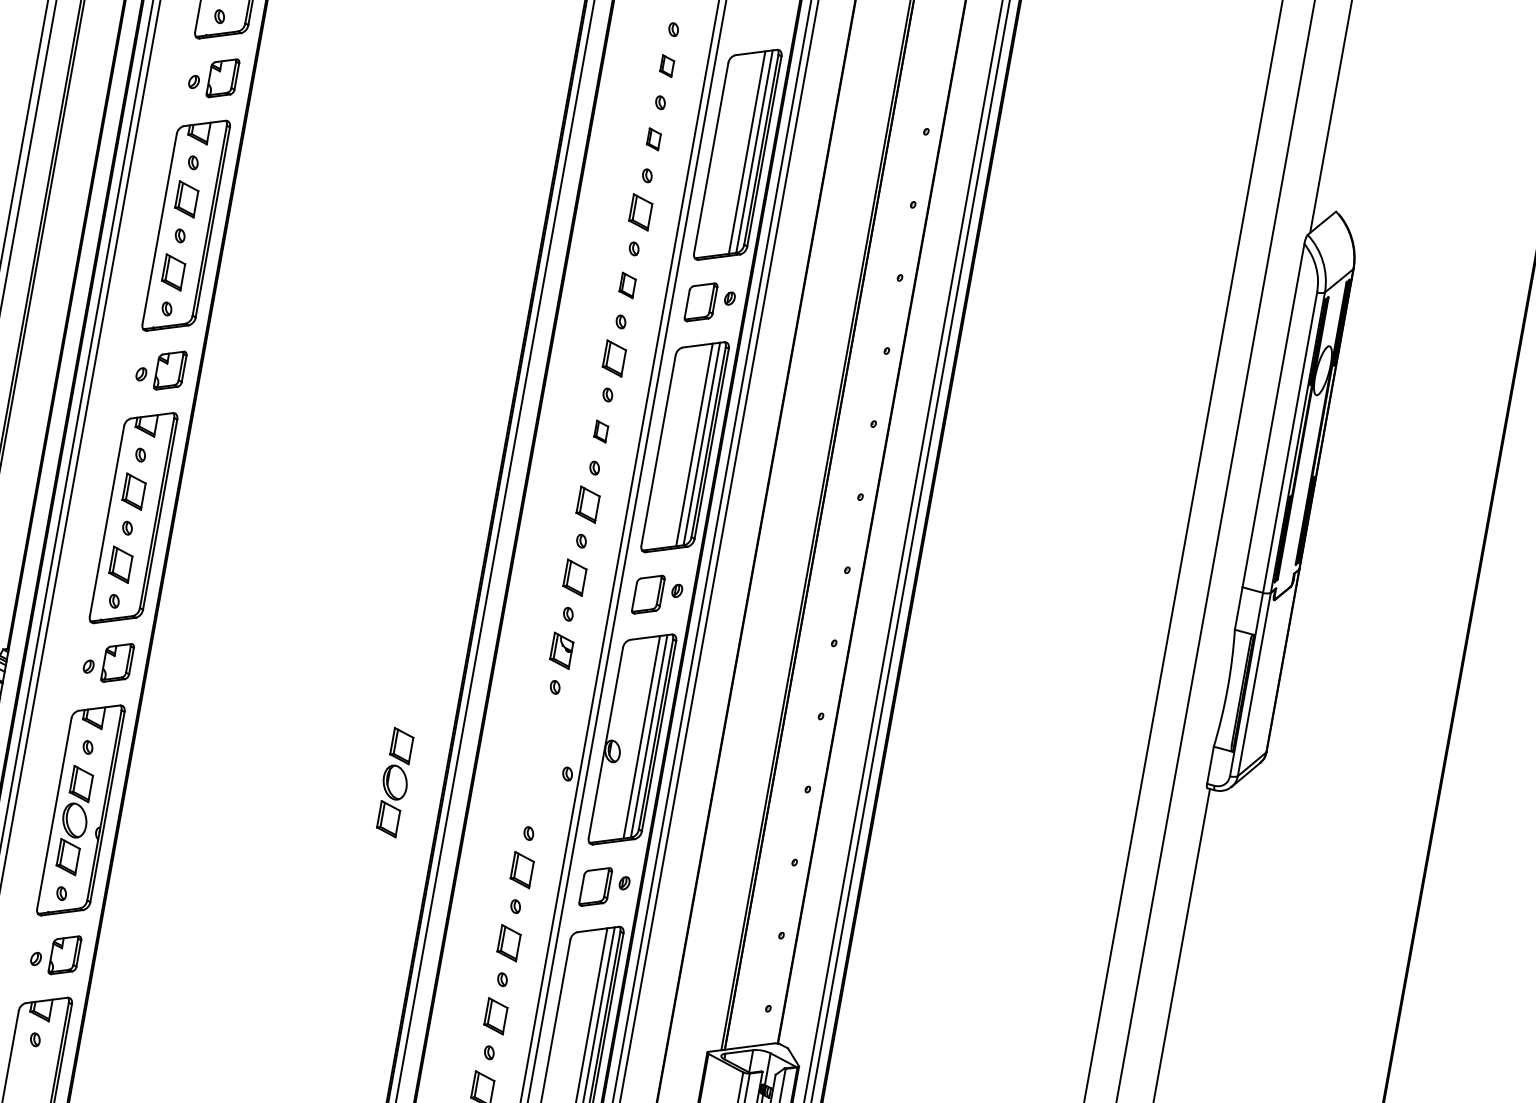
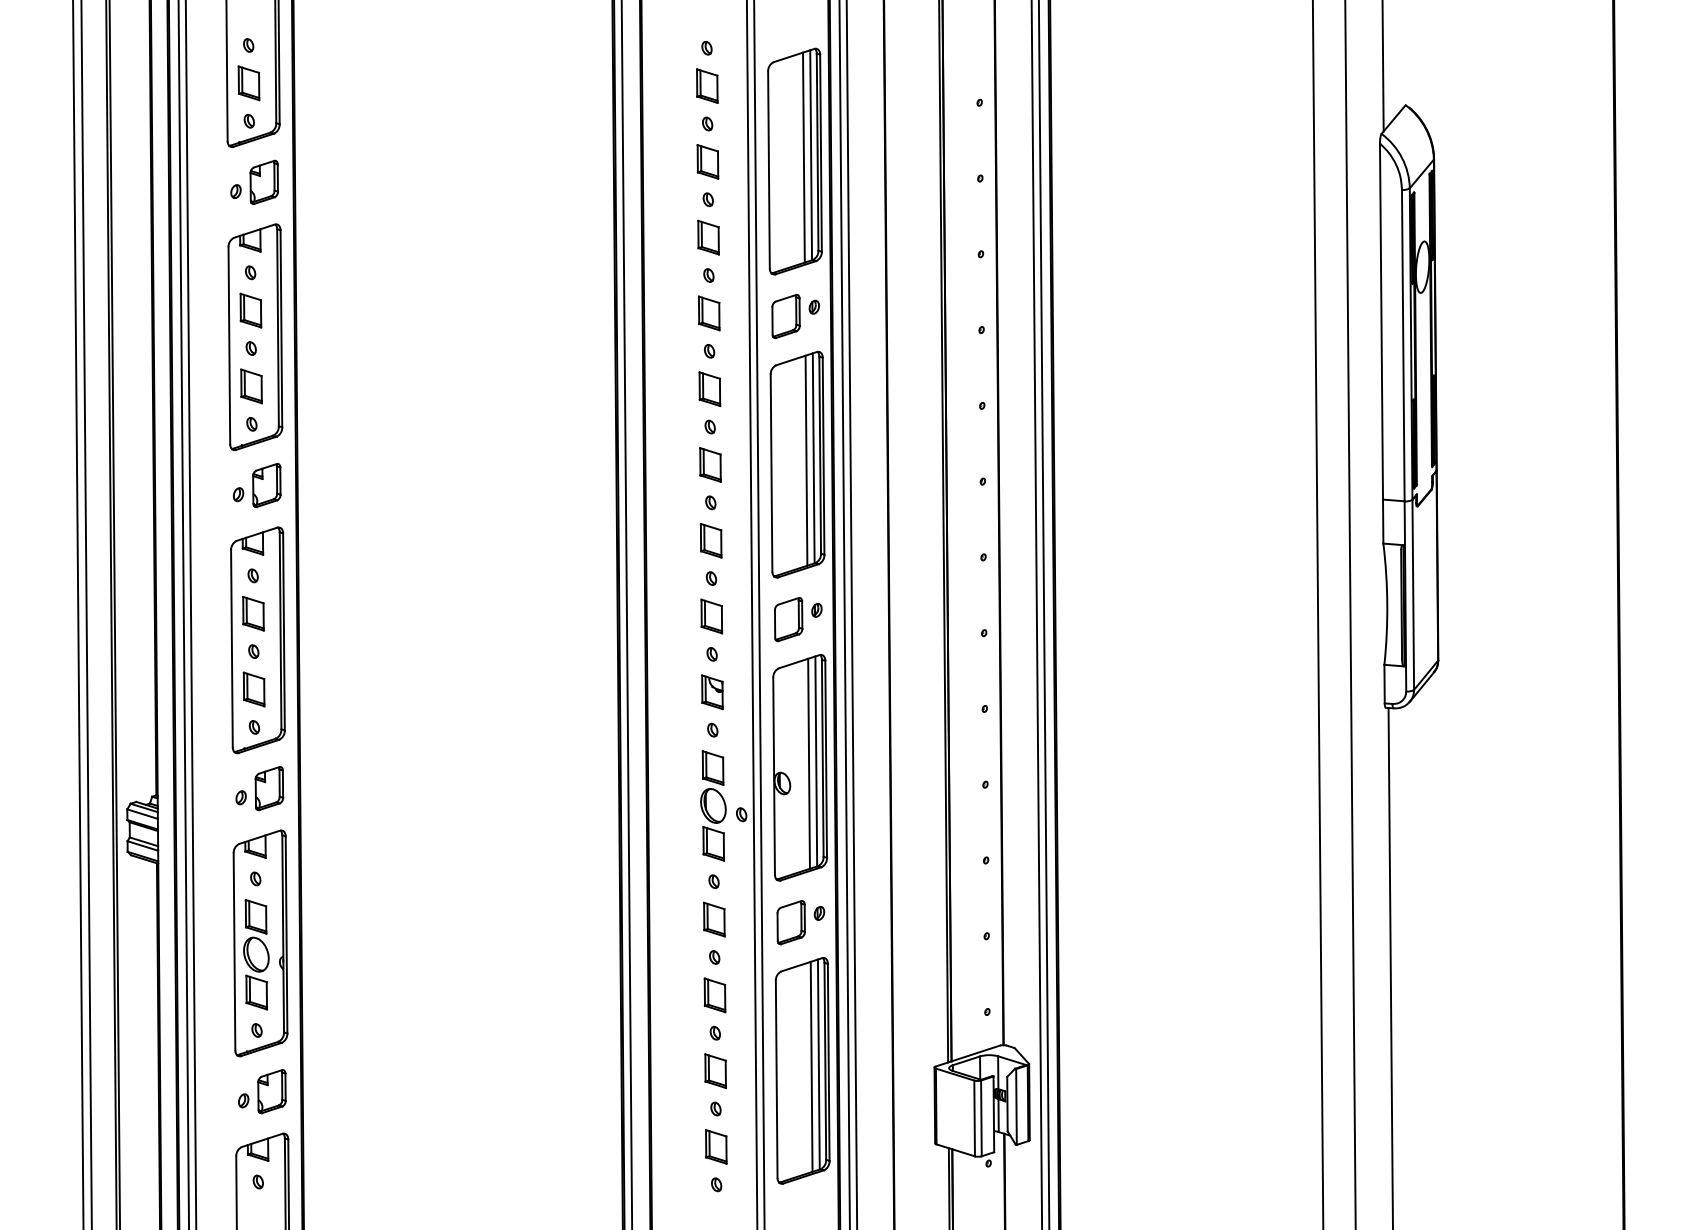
part: (667, 65) -> (707, 85), size x1.67
part: (653, 138) -> (707, 161), size x1.67
part: (627, 285) -> (709, 313), size x1.43
part: (601, 431) -> (710, 464), size x1.67
part: (395, 782) -> (713, 805), moved

